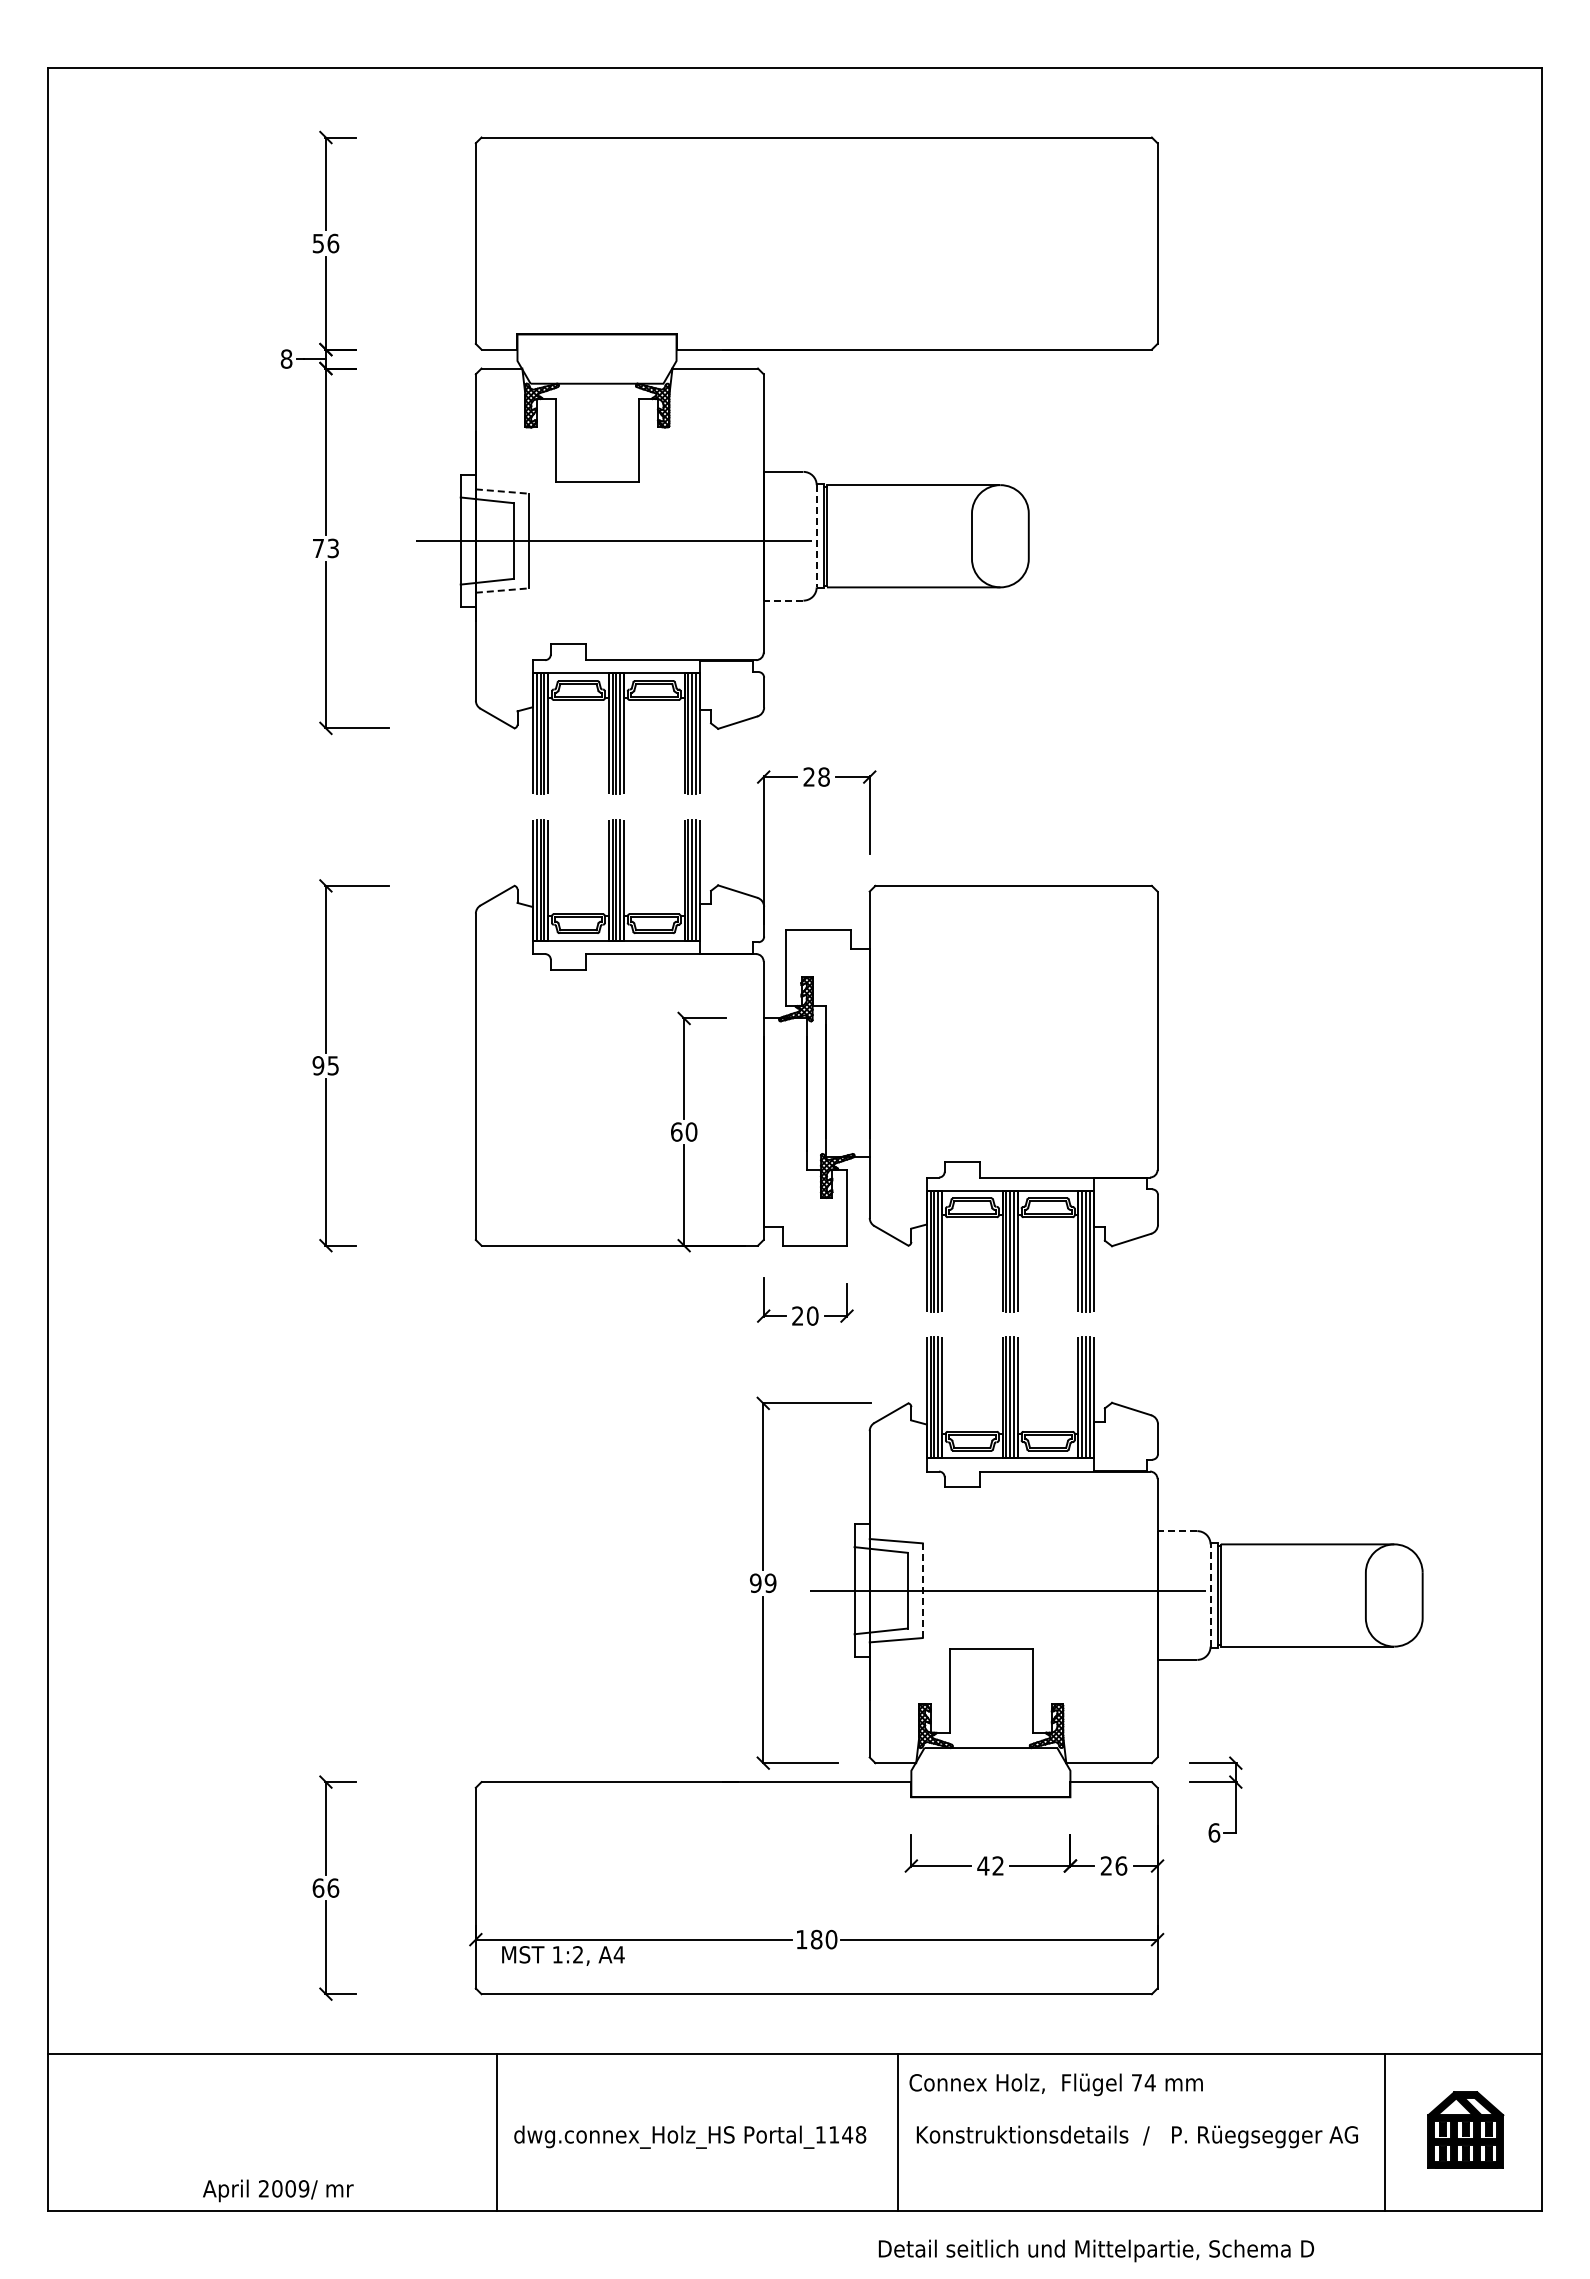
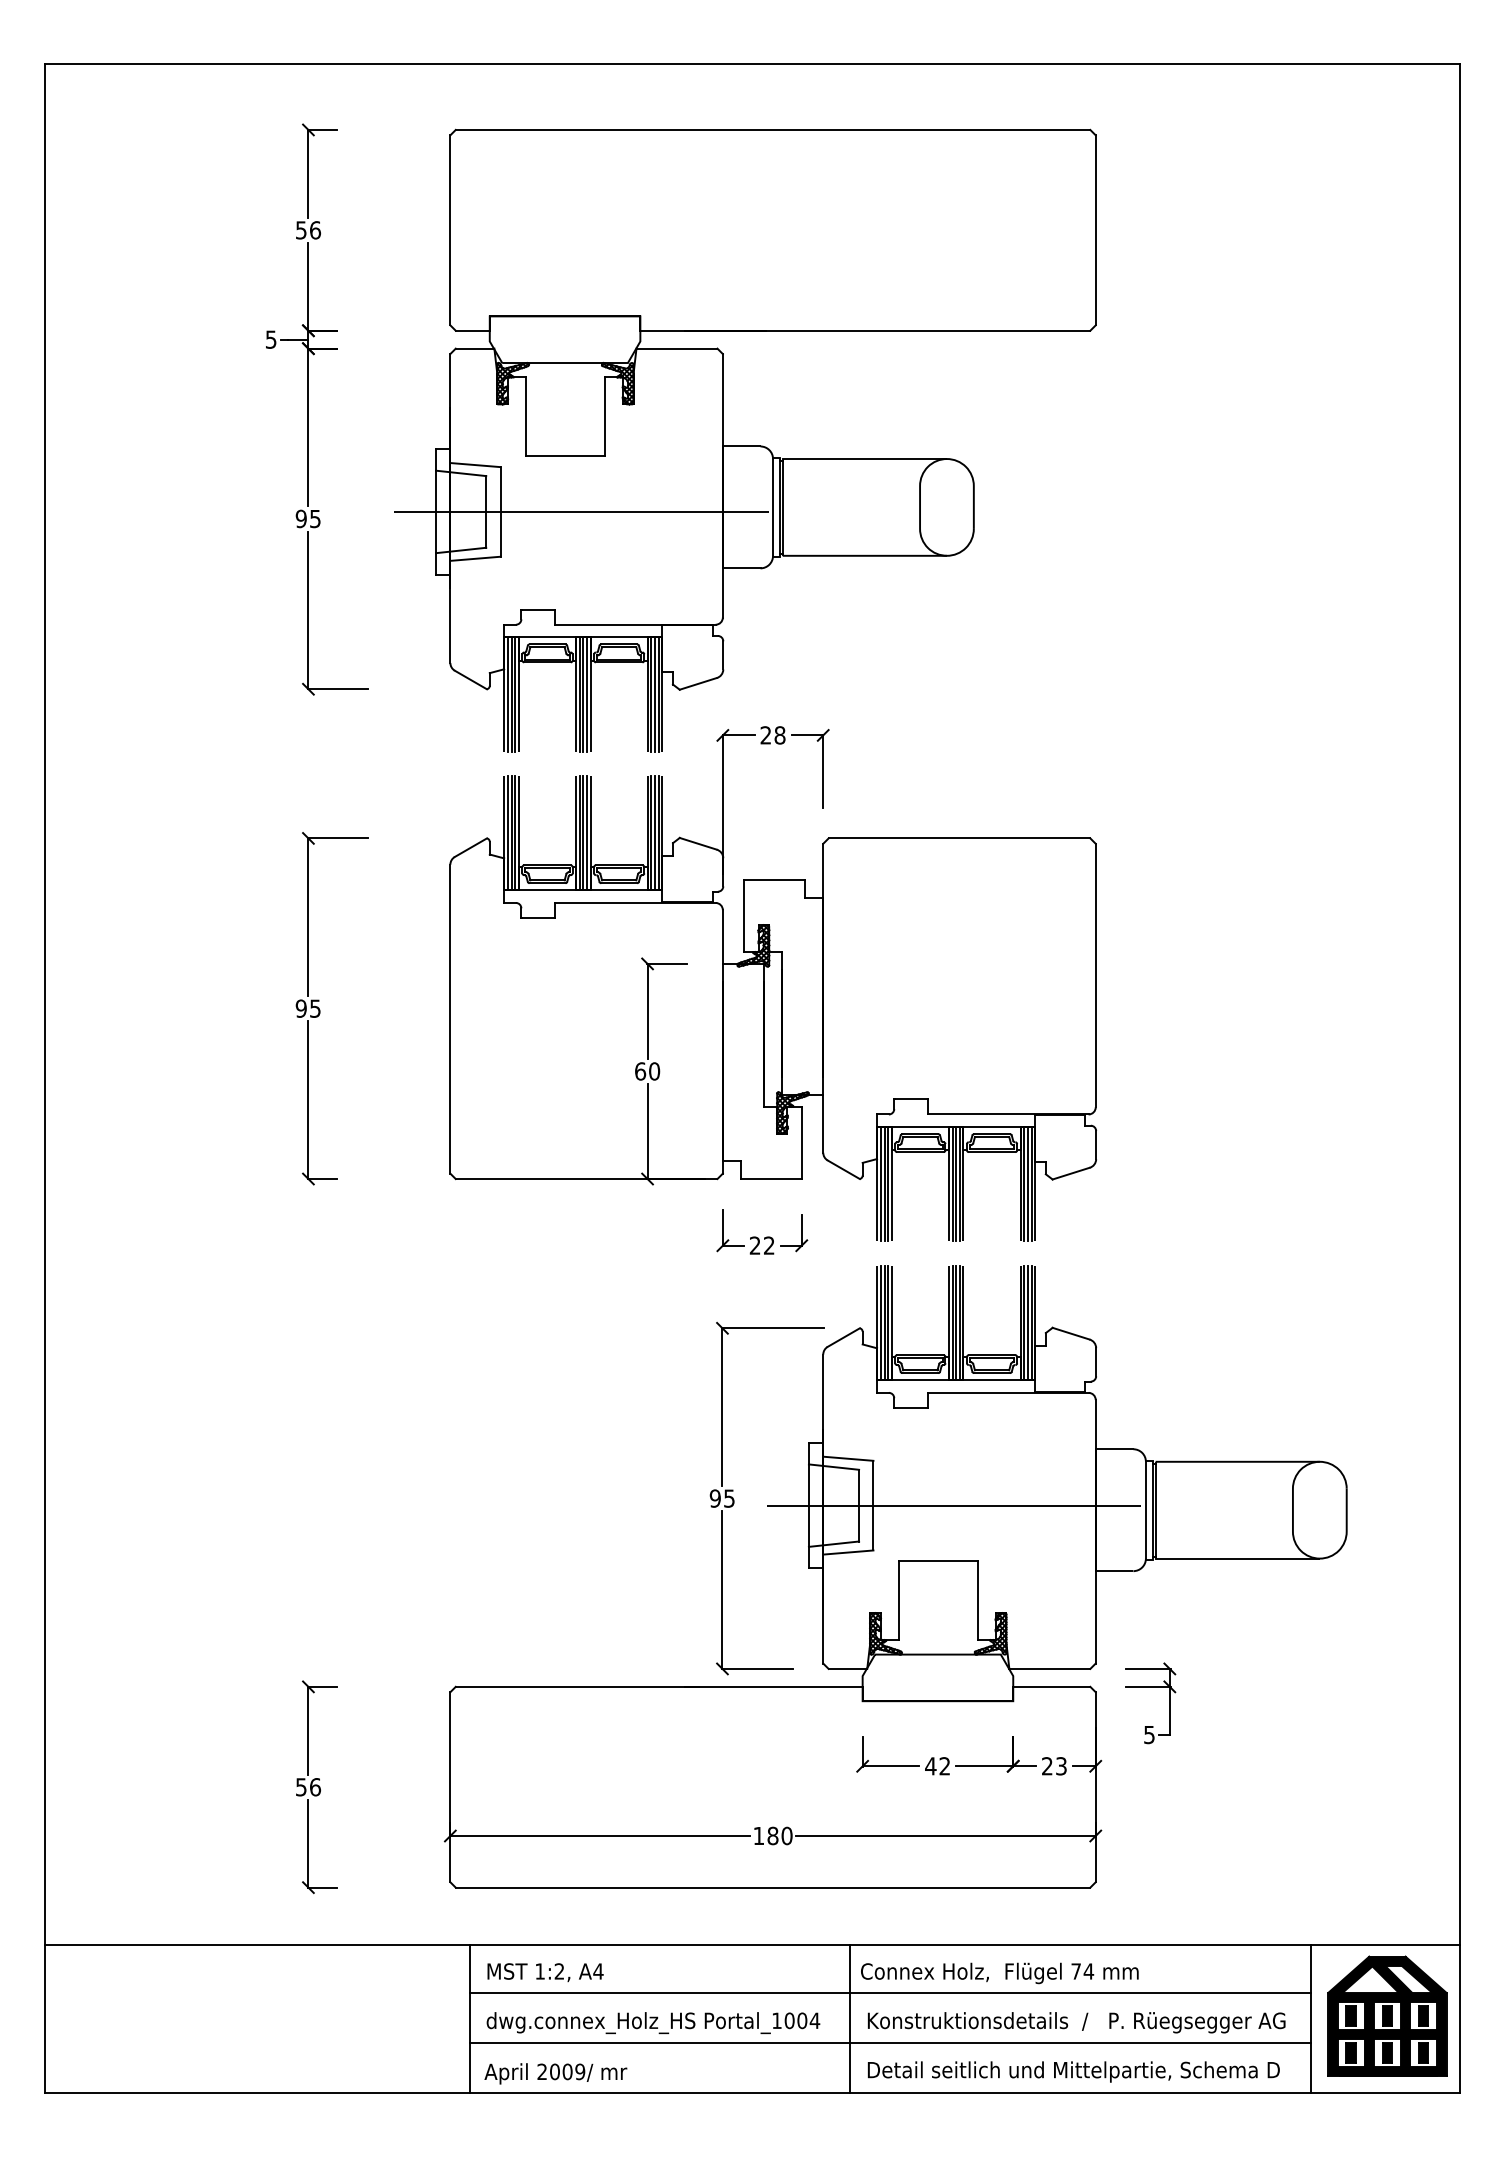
text: (286, 358) -> (271, 339), 8 -> 5
line: (502, 491) -> (475, 465), dashed -> solid
line: (816, 536) -> (772, 507), dashed -> solid
text: (325, 548) -> (308, 519), 73 -> 95
line: (502, 590) -> (475, 558), dashed -> solid
line: (783, 600) -> (741, 568), dashed -> solid
text: (812, 1315) -> (769, 1245), 20 -> 22
line: (1177, 1531) -> (1114, 1449), dashed -> solid
text: (770, 1582) -> (729, 1497), 99 -> 95
line: (922, 1590) -> (873, 1505), dashed -> solid
line: (1210, 1595) -> (1145, 1510), dashed -> solid
text: (1214, 1832) -> (1149, 1734), 6 -> 5
text: (1121, 1865) -> (1061, 1765), 26 -> 23
text: (318, 1887) -> (301, 1786), 66 -> 56
text: (563, 1955) -> (545, 1972), moved
line: (940, 2104) -> (890, 1992), added
part: (1465, 2129) -> (1387, 2015), size x1.67
text: (847, 2134) -> (802, 2020), Portal_1148 -> Portal_1004
line: (940, 2157) -> (890, 2042), added
text: (278, 2190) -> (556, 2073), moved
text: (1095, 2250) -> (1072, 2071), moved

